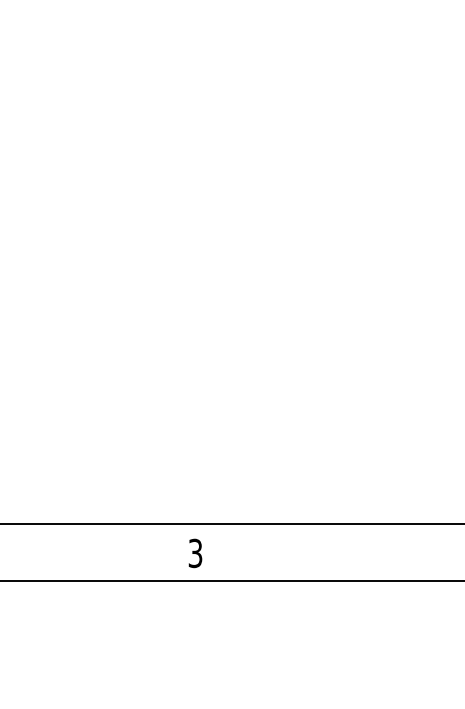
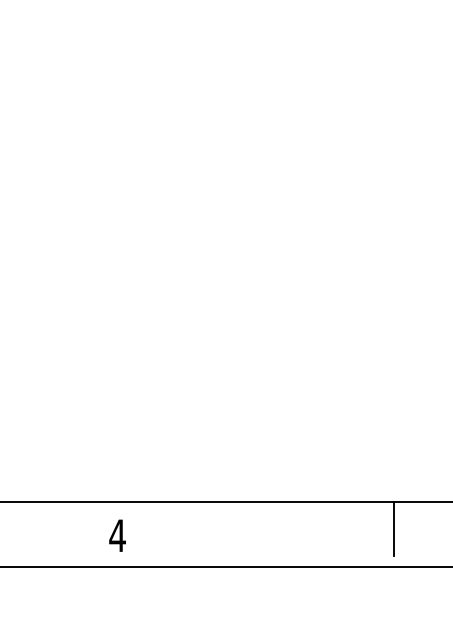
line: (438, 547) -> (393, 529), added
text: (195, 553) -> (117, 535), 3 -> 4

